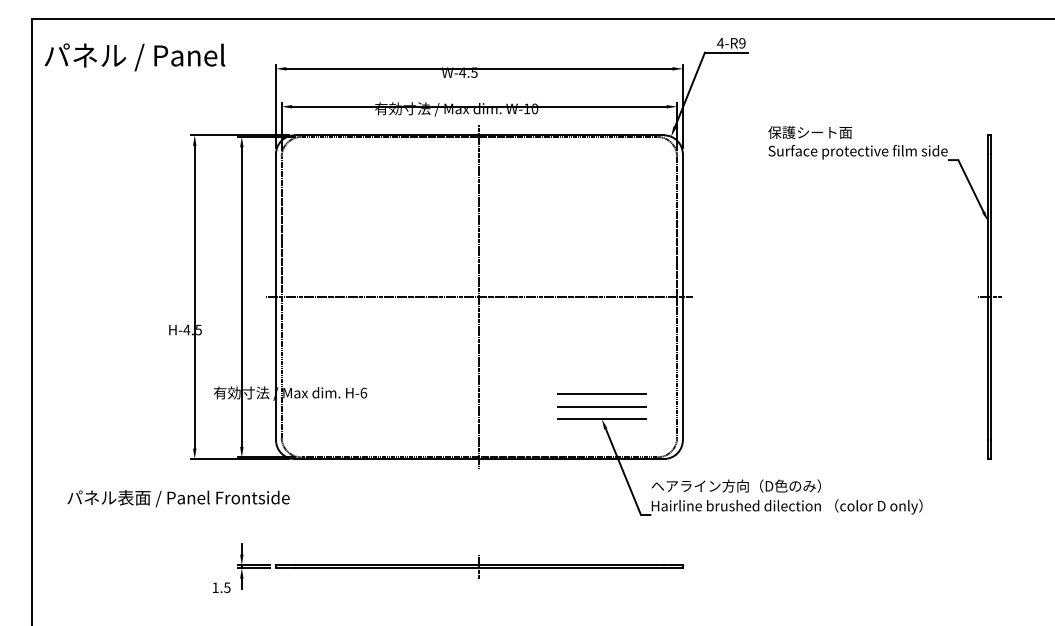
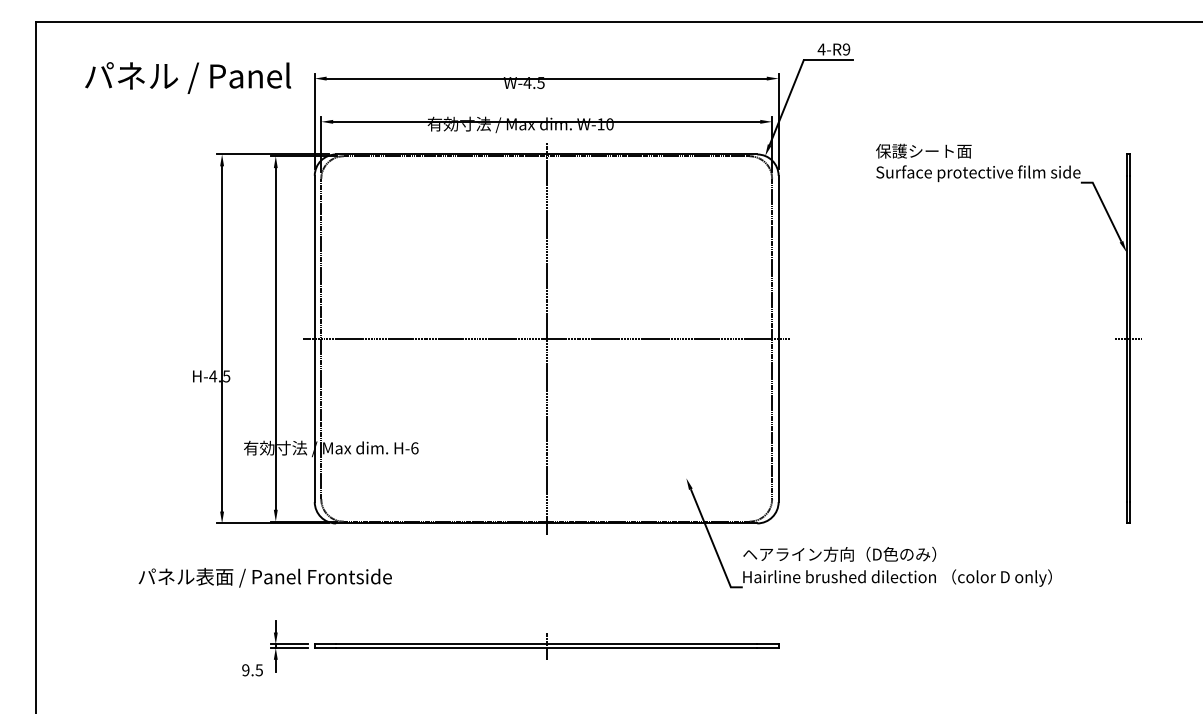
text: (134, 57) -> (187, 78), moved
line: (601, 393) -> (685, 448), removed
line: (601, 406) -> (685, 463), removed
line: (601, 419) -> (685, 478), removed
text: (178, 498) -> (265, 577), moved
text: (215, 587) -> (245, 669), 1.5 -> 9.5

